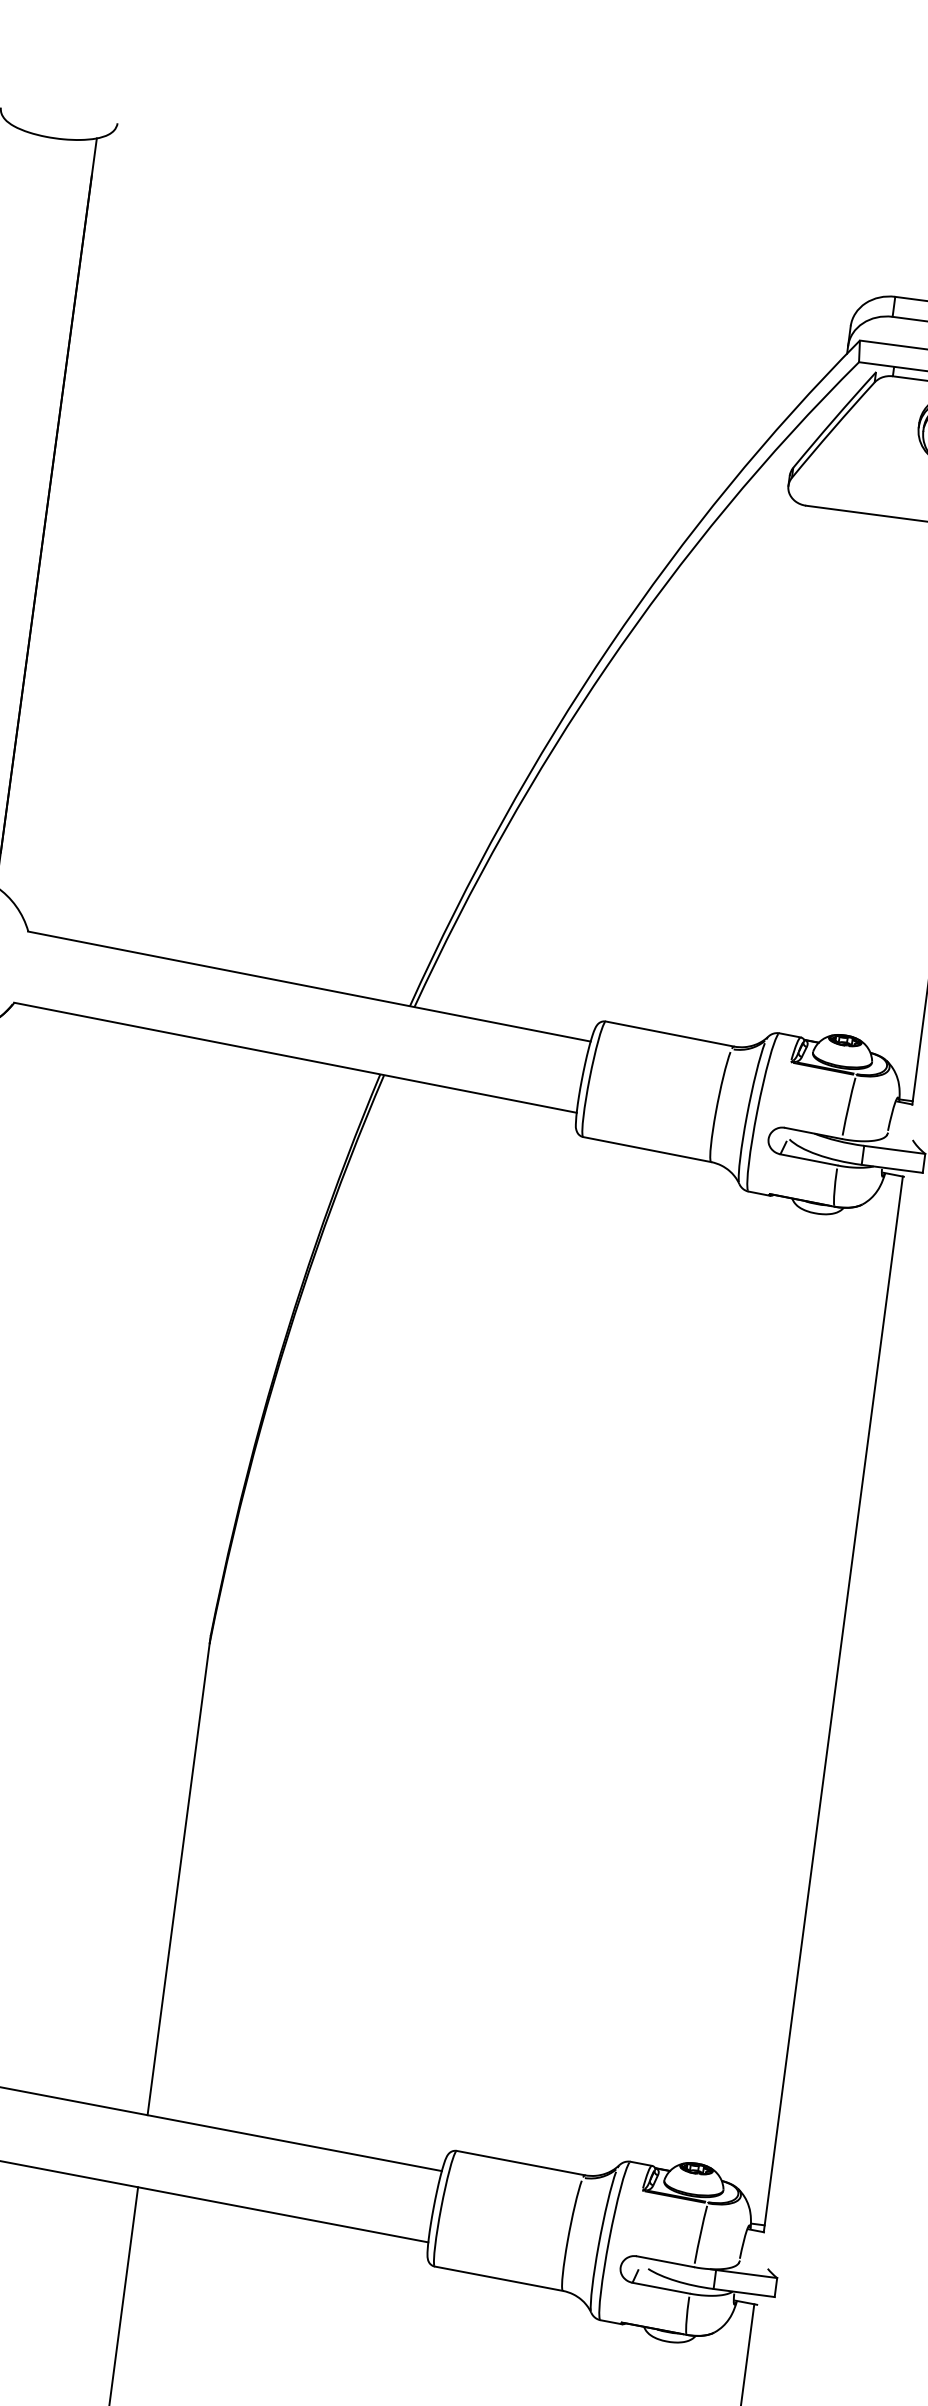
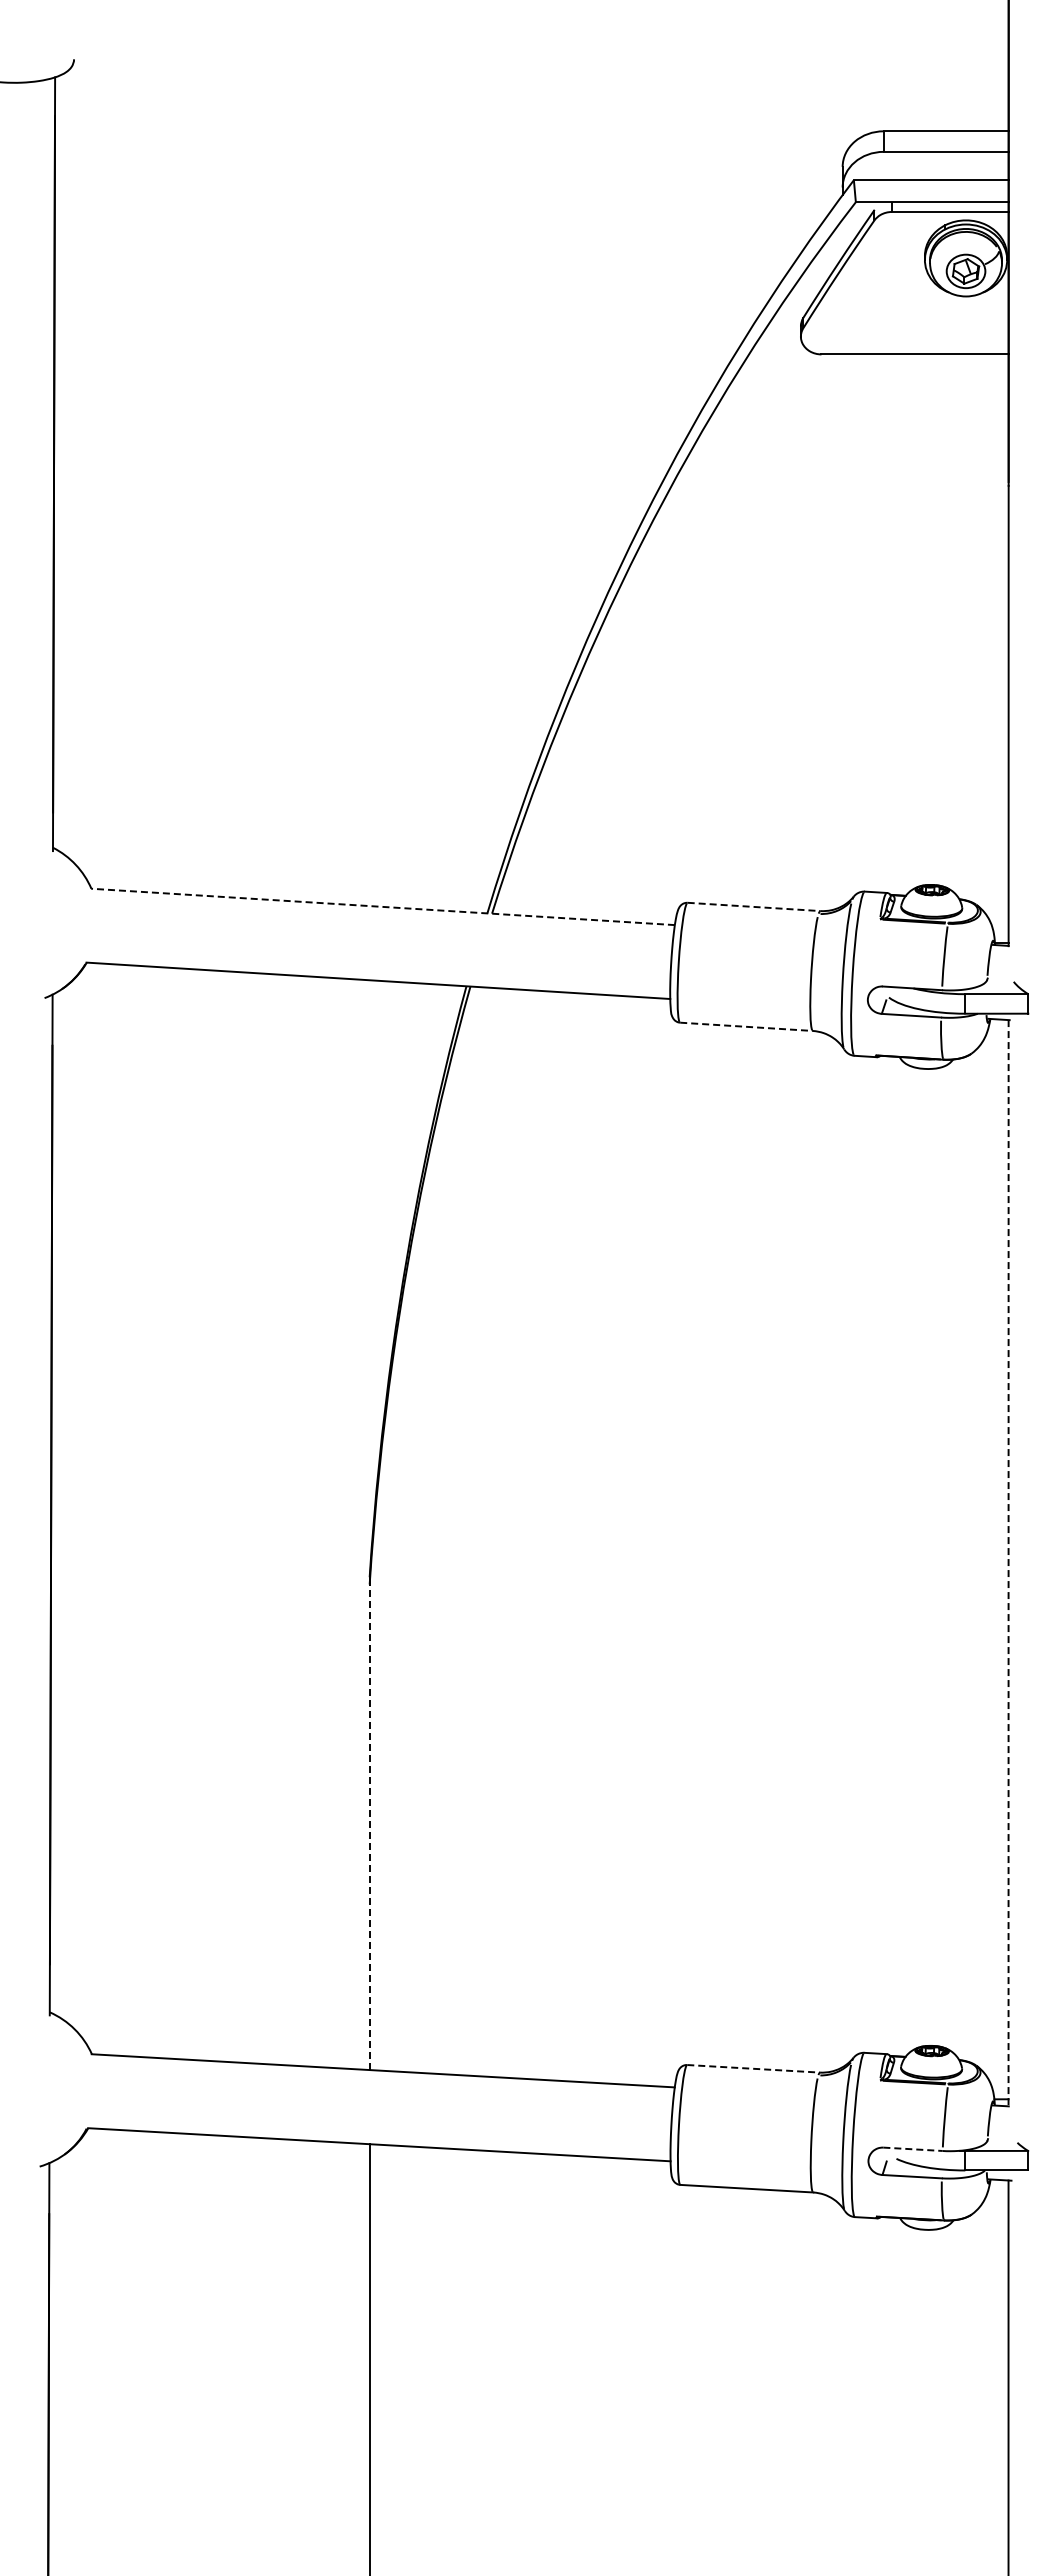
line: (308, 986) -> (382, 906), solid -> dashed
line: (670, 1033) -> (754, 906), solid -> dashed
line: (648, 1149) -> (747, 1026), solid -> dashed
line: (833, 1704) -> (1008, 1563), solid -> dashed
line: (178, 1879) -> (369, 1827), solid -> dashed
line: (520, 2162) -> (753, 2068), solid -> dashed
line: (665, 2261) -> (913, 2149), solid -> dashed

